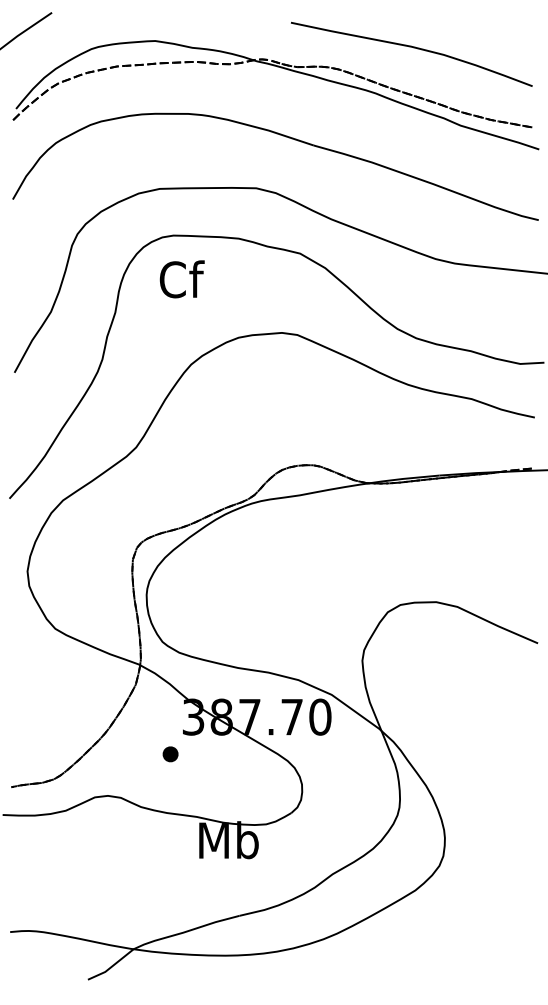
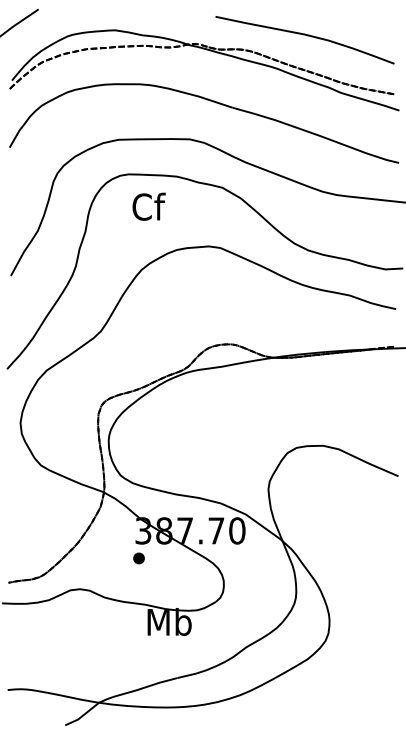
text: (181, 279) -> (148, 206), moved
part: (170, 754) -> (138, 558), moved

